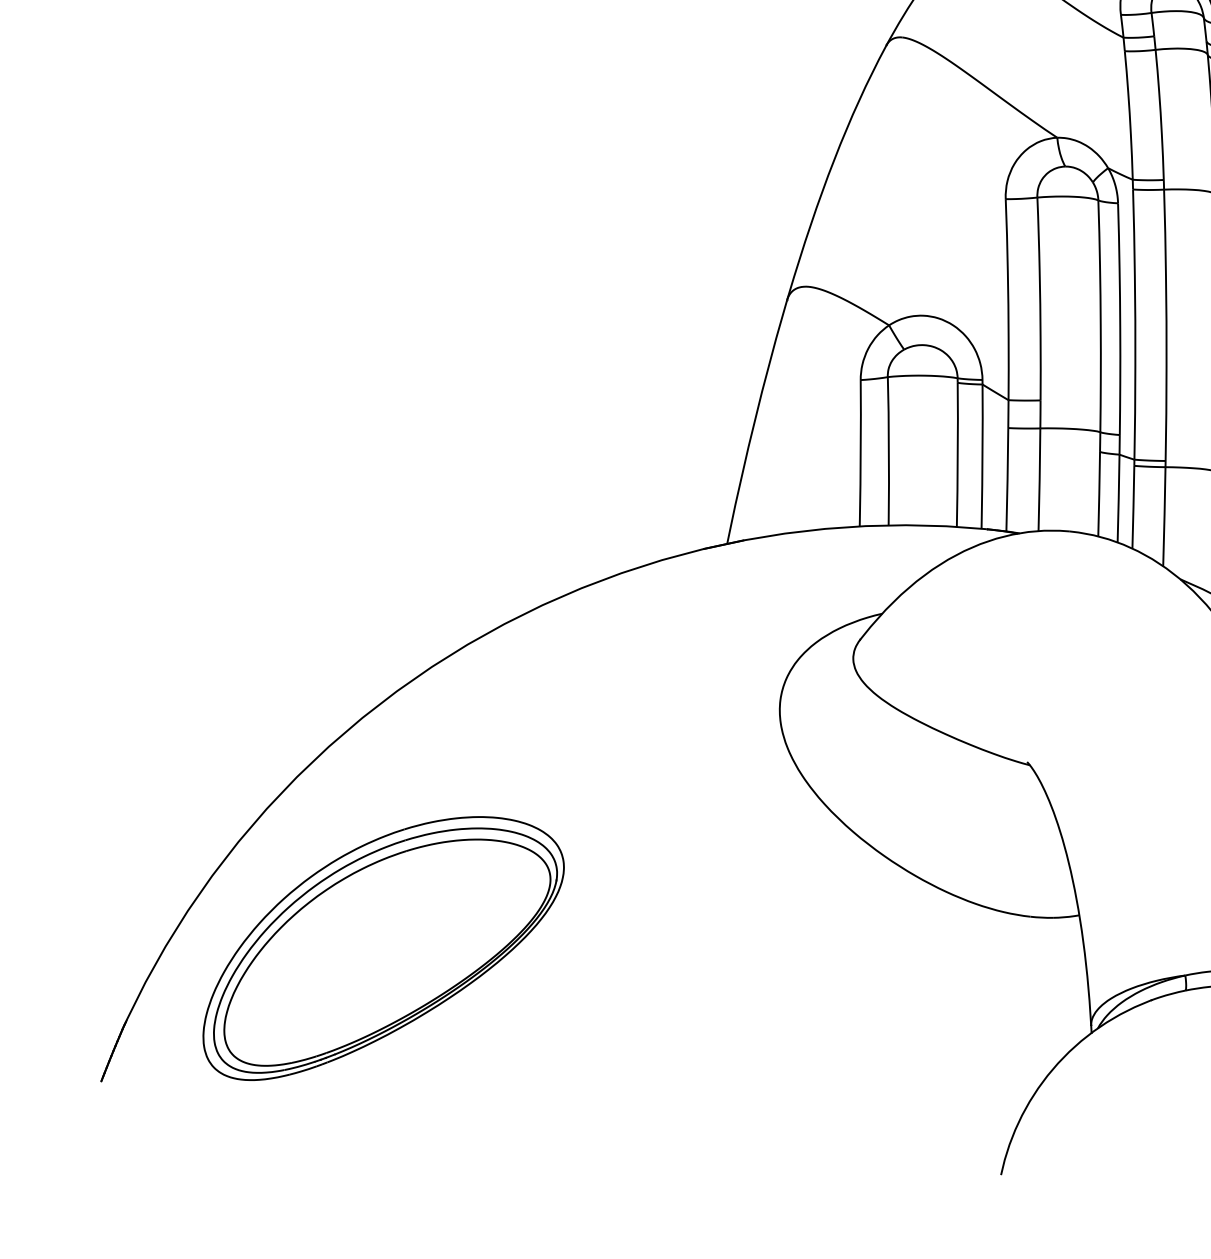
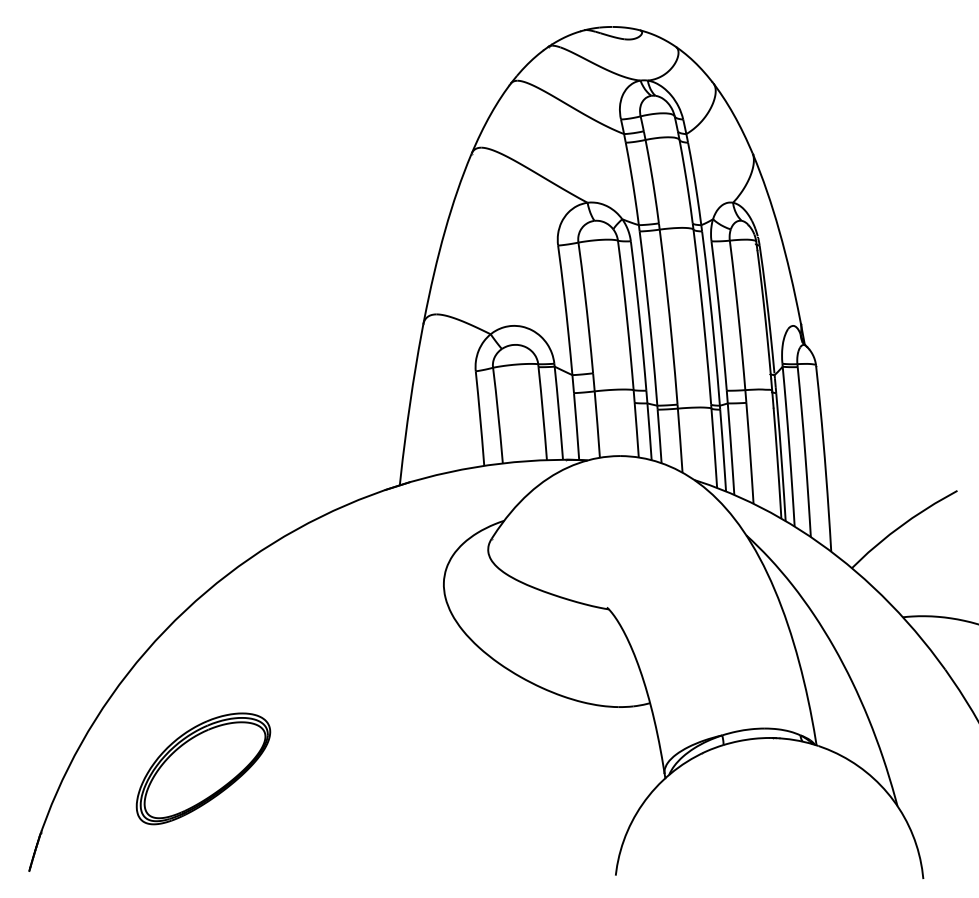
part: (383, 949) -> (203, 768), size x0.6

